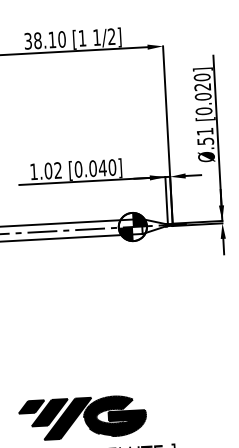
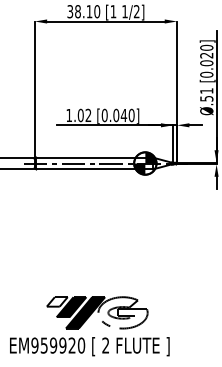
fill: (30, 406) -> (56, 301), removed
fill: (114, 415) -> (122, 312), removed

